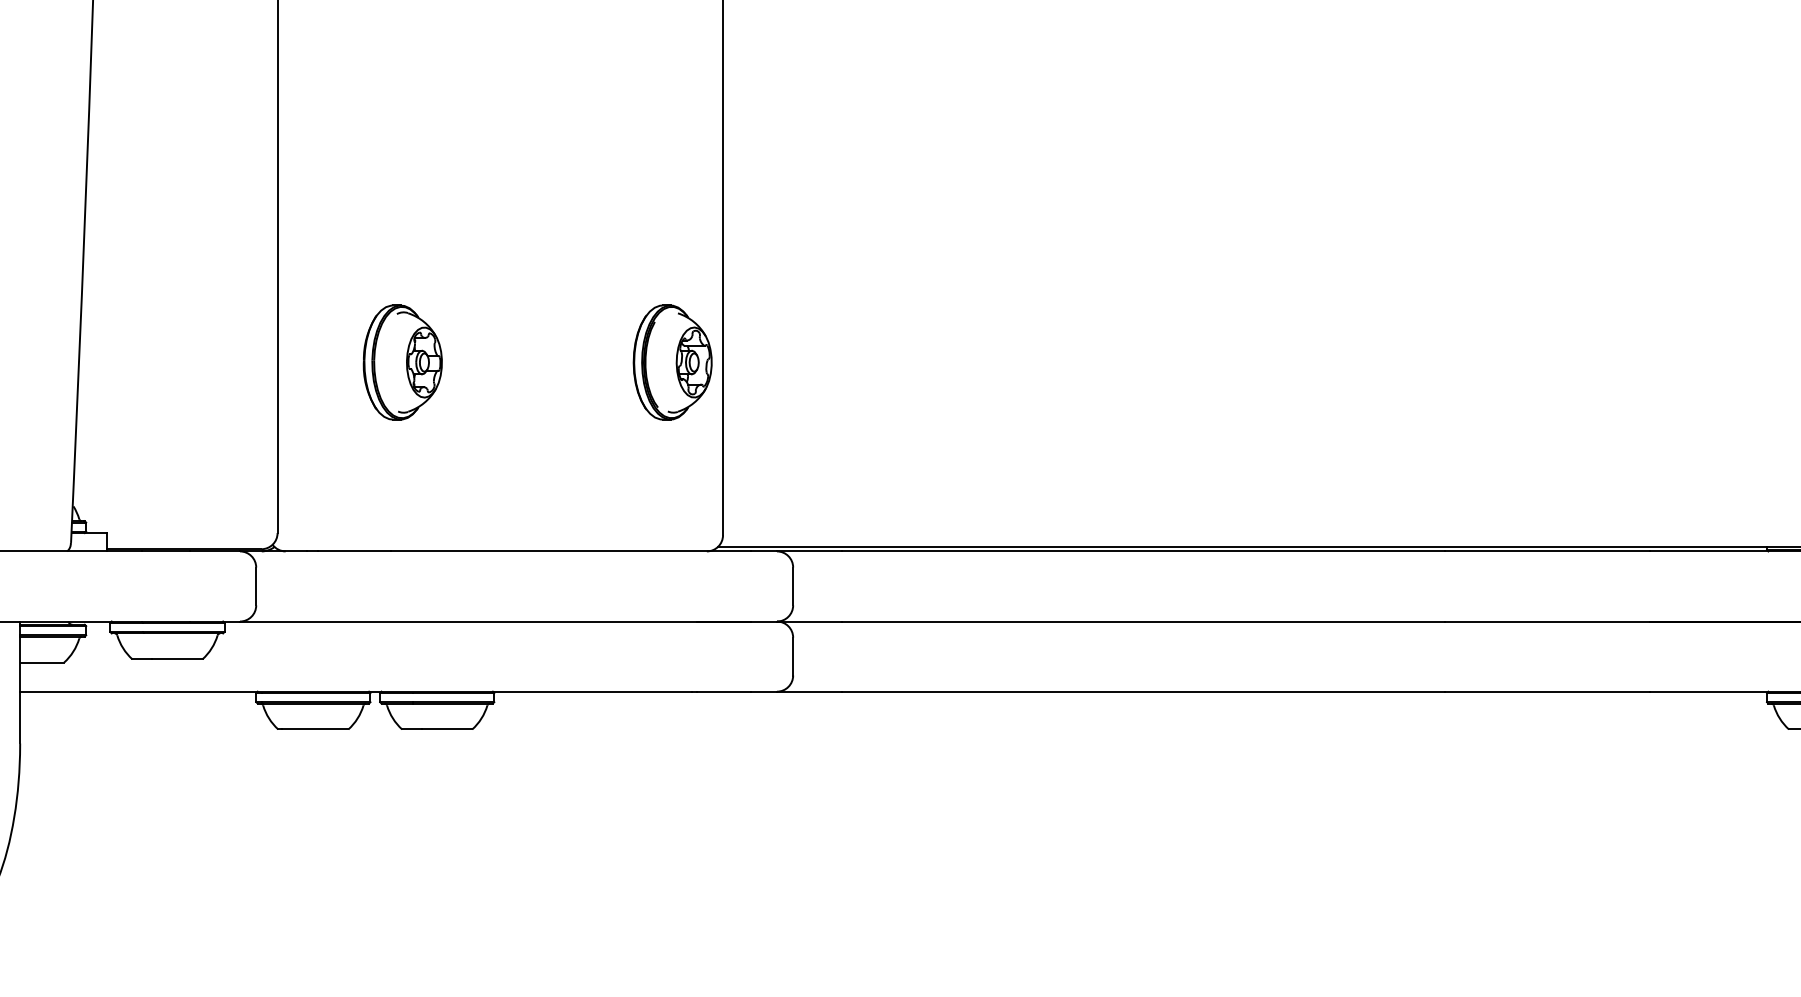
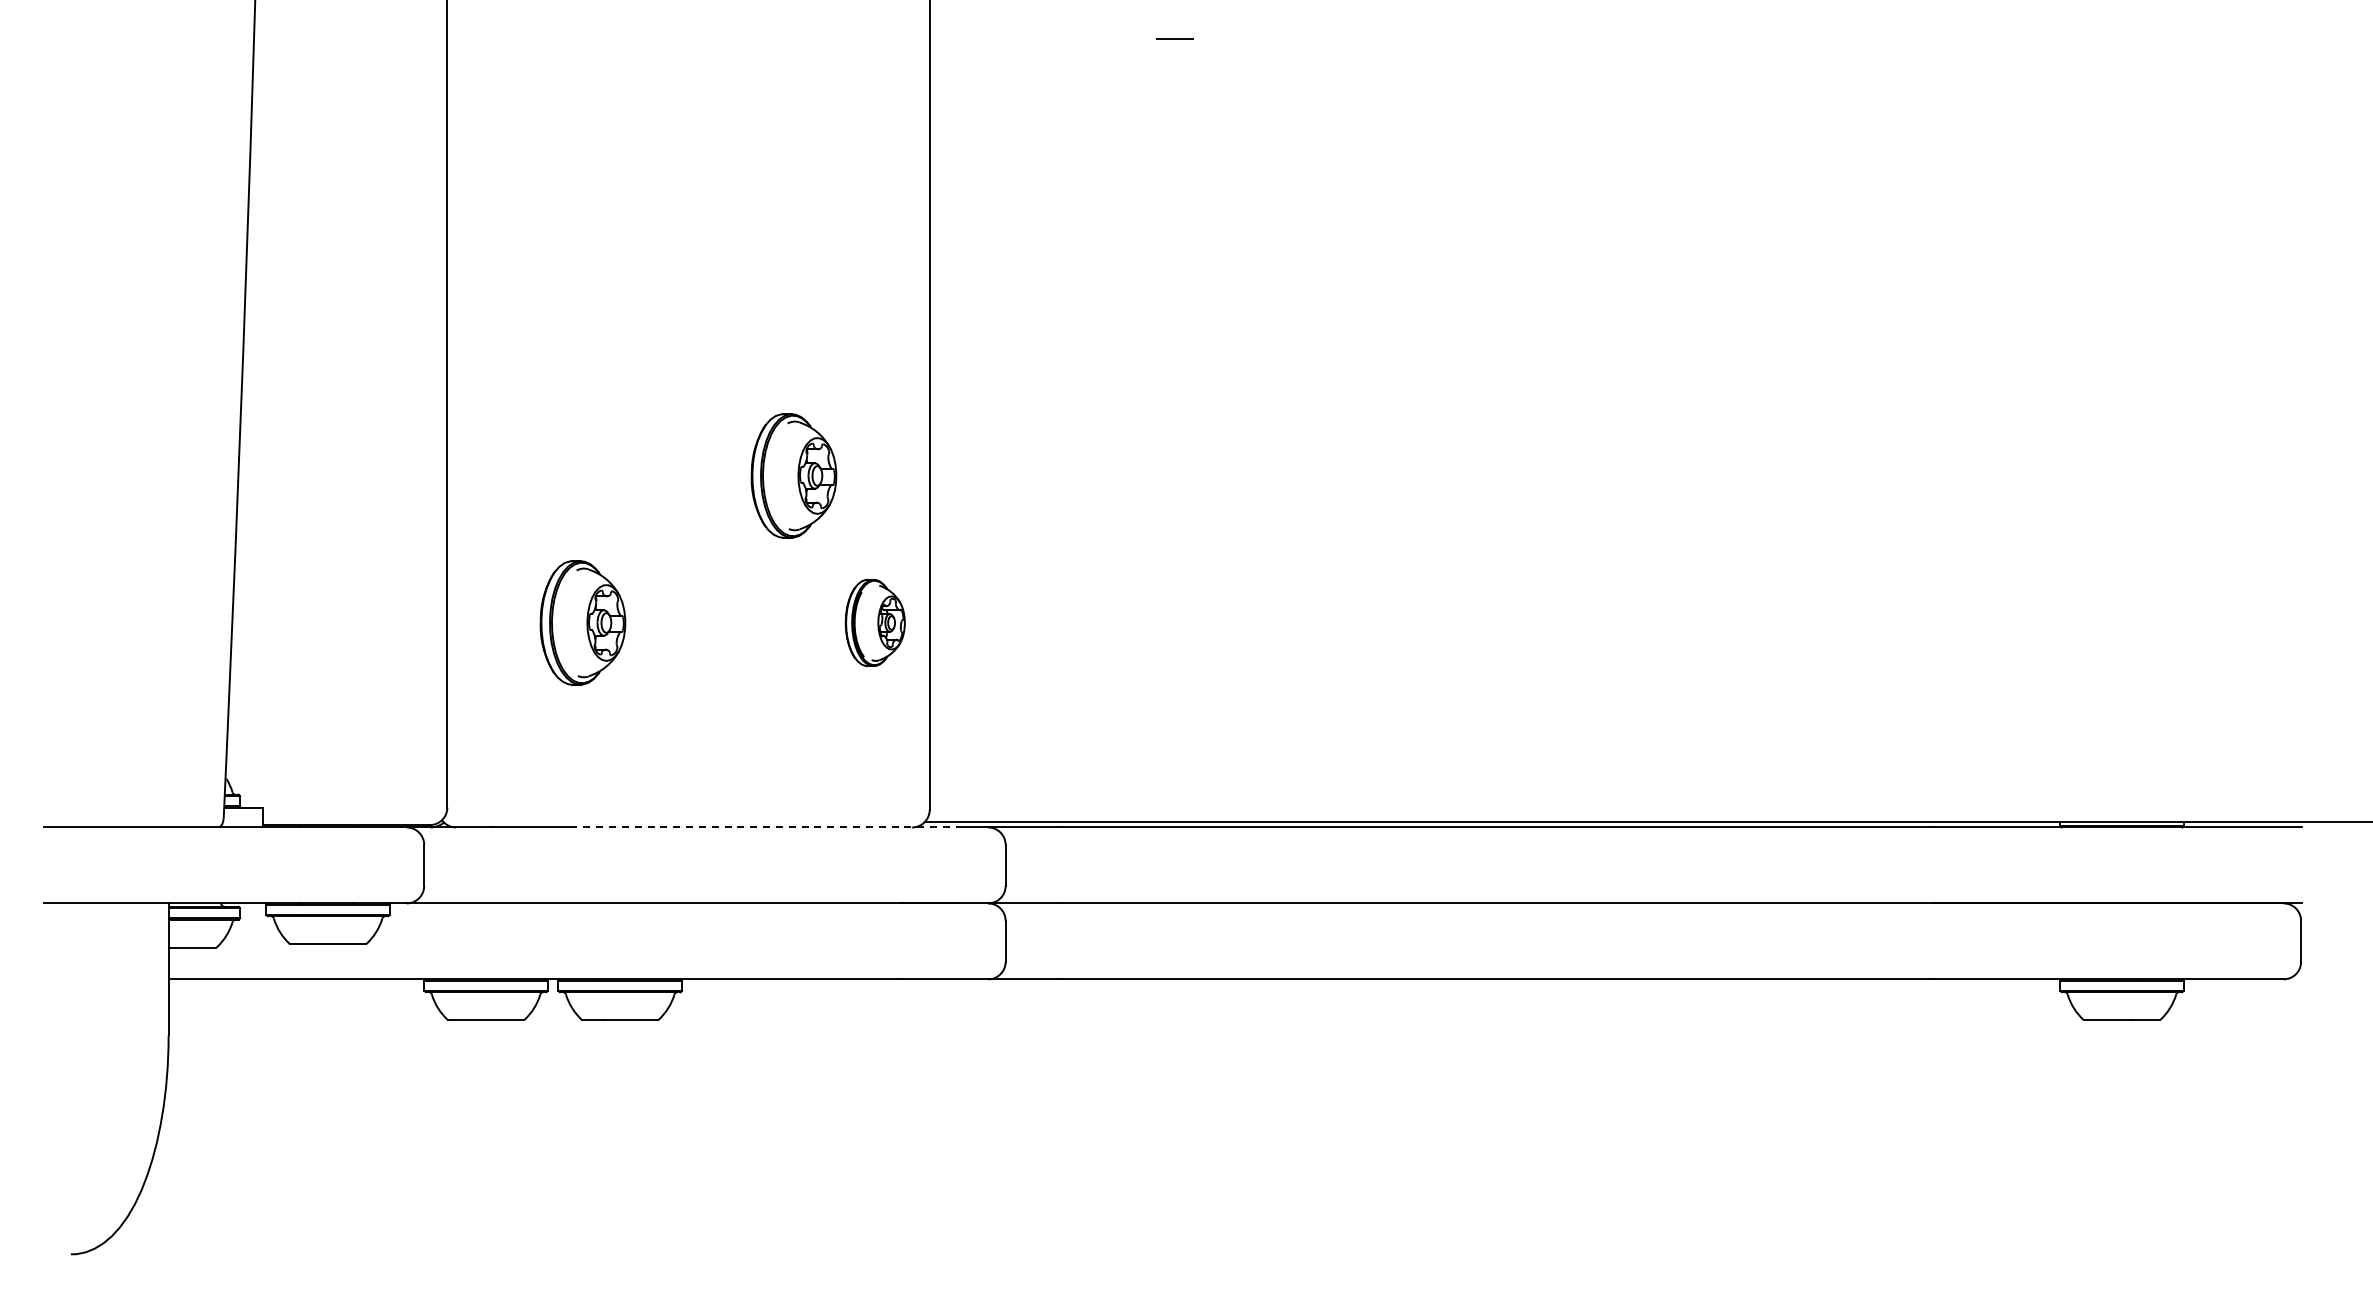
part: (597, 226) -> (793, 475), added
part: (672, 362) -> (875, 622), size x0.7
line: (571, 551) -> (765, 827), solid -> dashed

